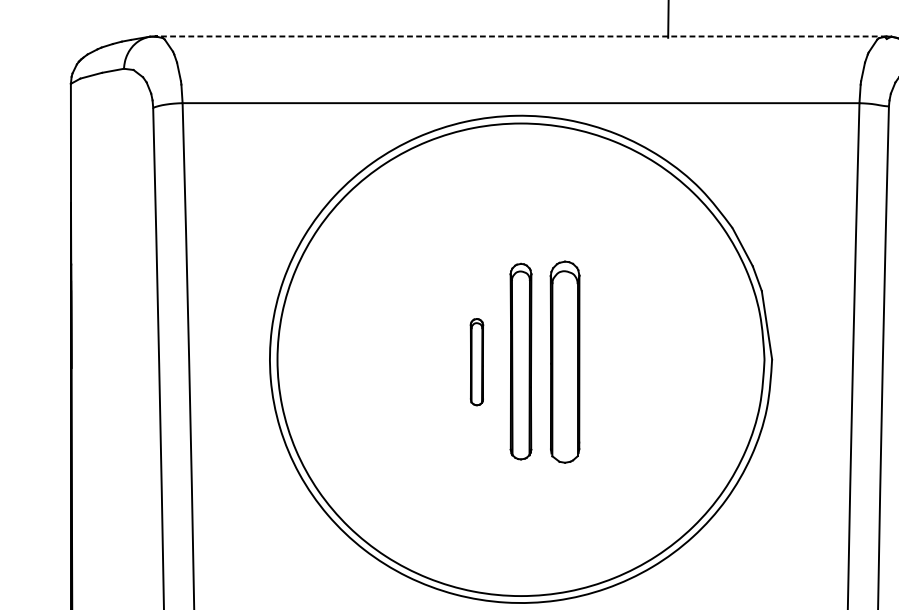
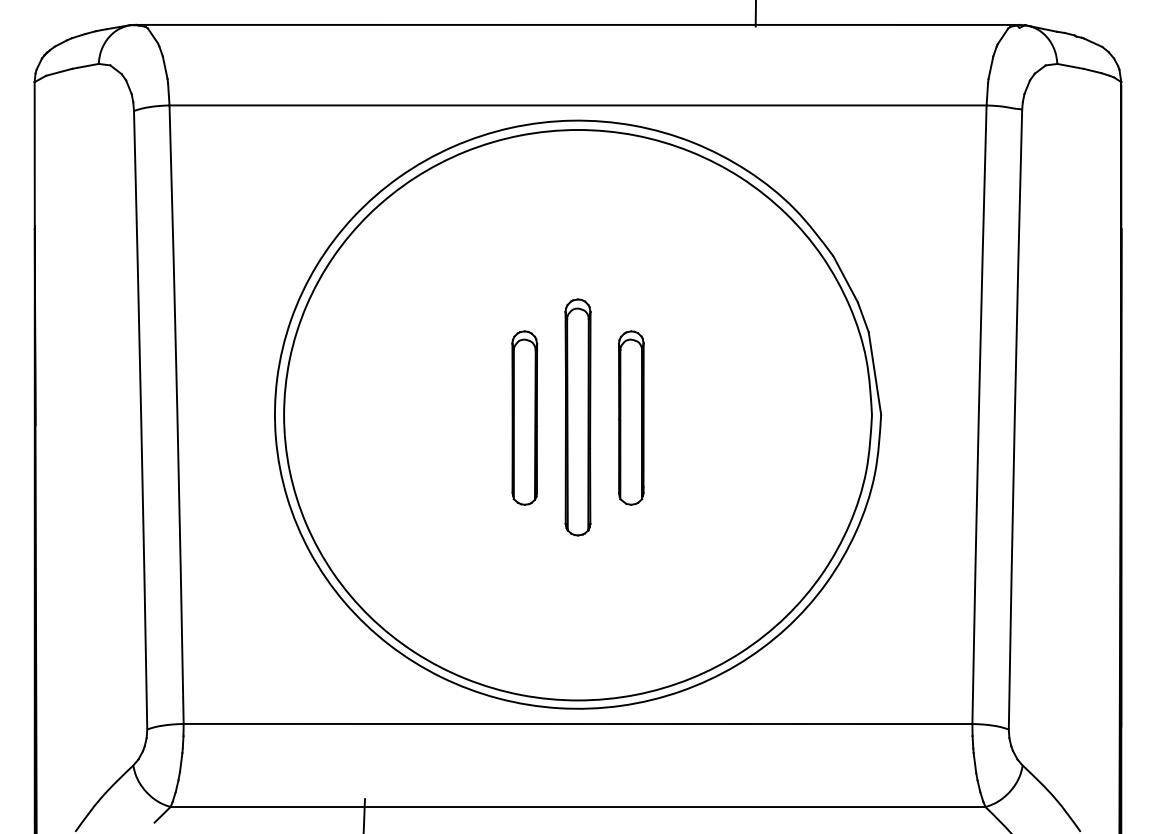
line: (520, 36) -> (577, 24), dashed -> solid
part: (476, 361) -> (524, 417), size x1.67
part: (565, 361) -> (631, 417), size x0.71

